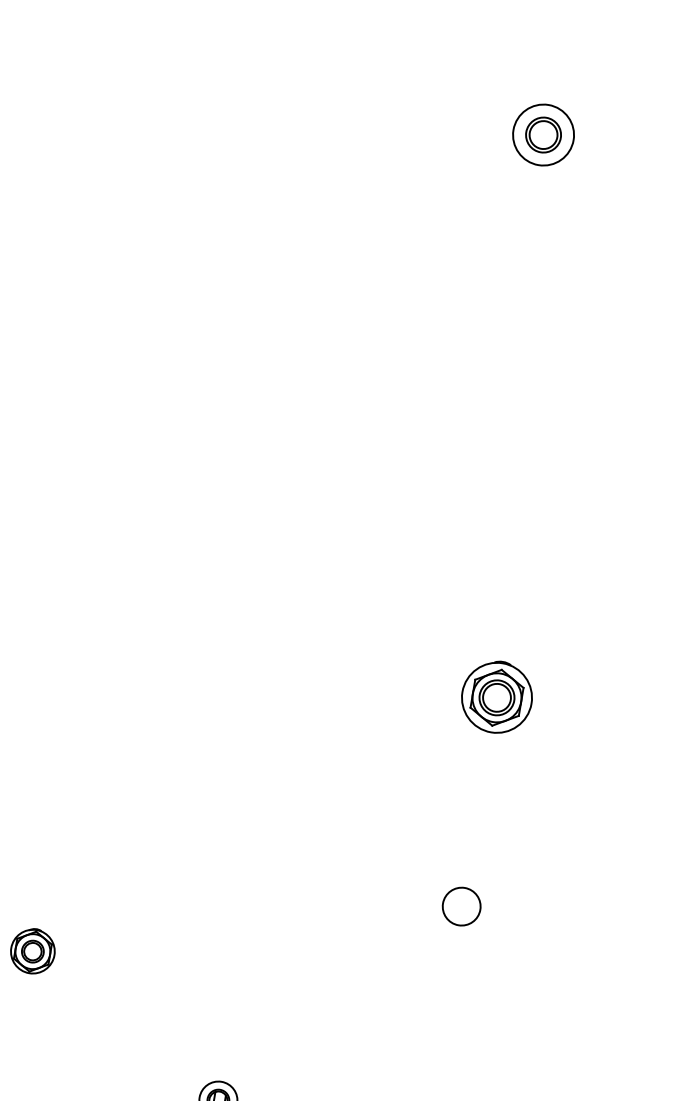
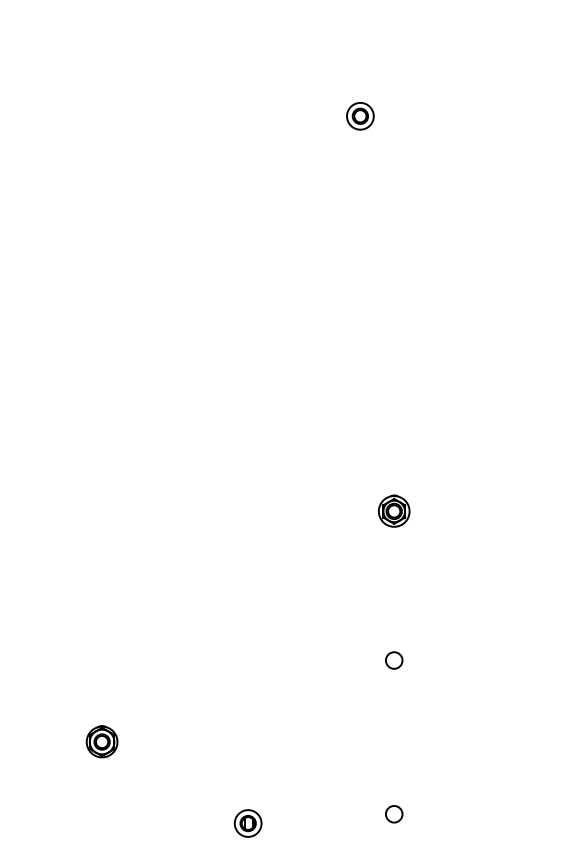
part: (543, 135) -> (360, 116), size x0.62
part: (497, 696) -> (394, 510), size x0.62
circle: (462, 906) -> (394, 660), size x0.62

